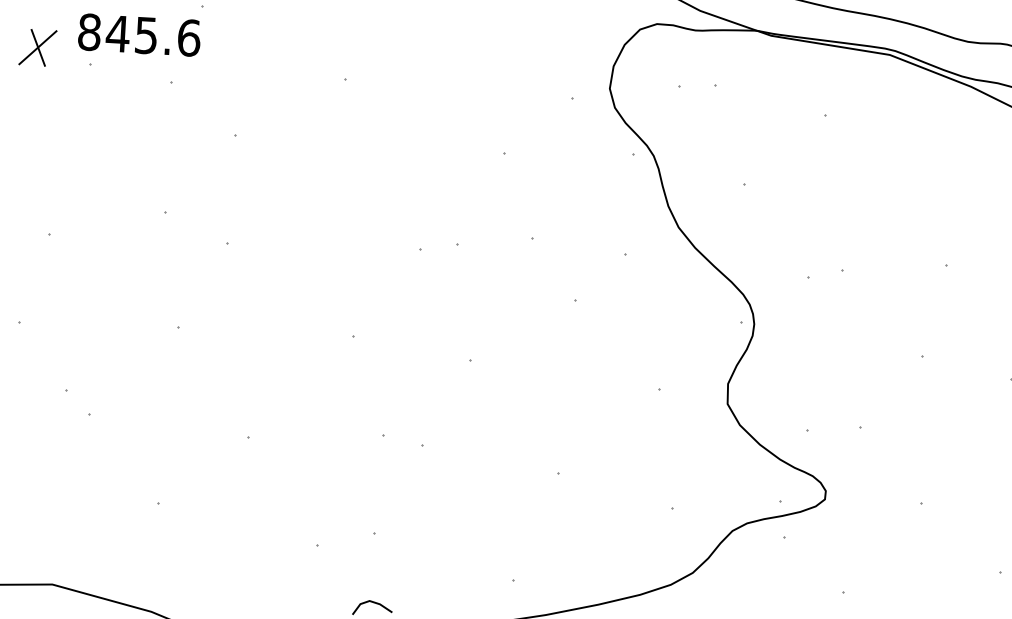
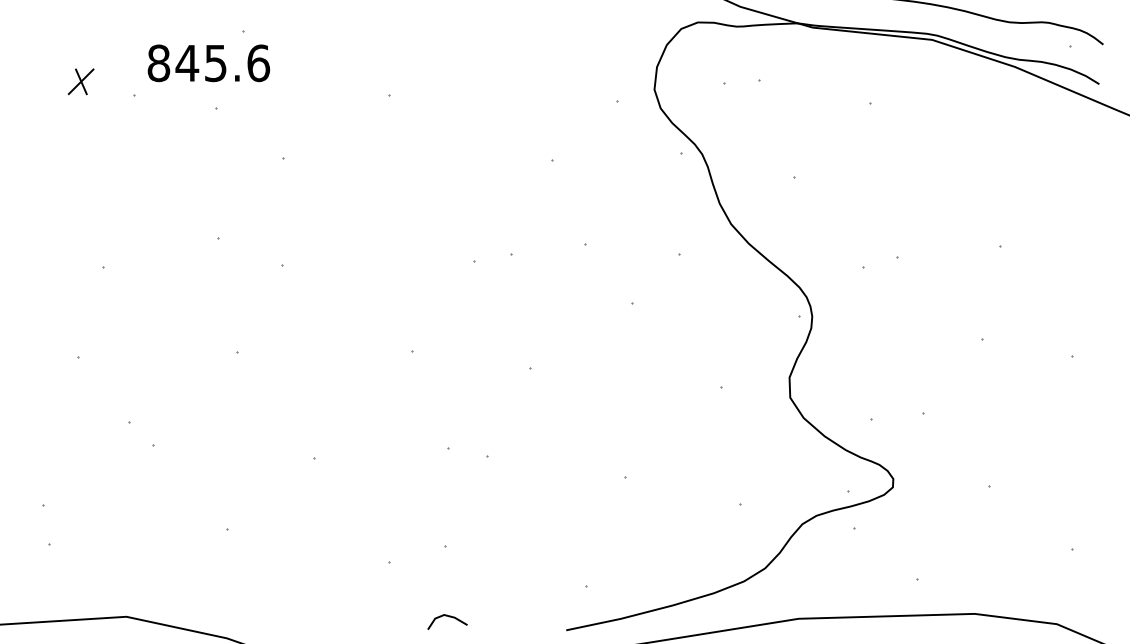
text: (139, 35) -> (208, 63), moved
part: (37, 47) -> (80, 81), size x0.7

